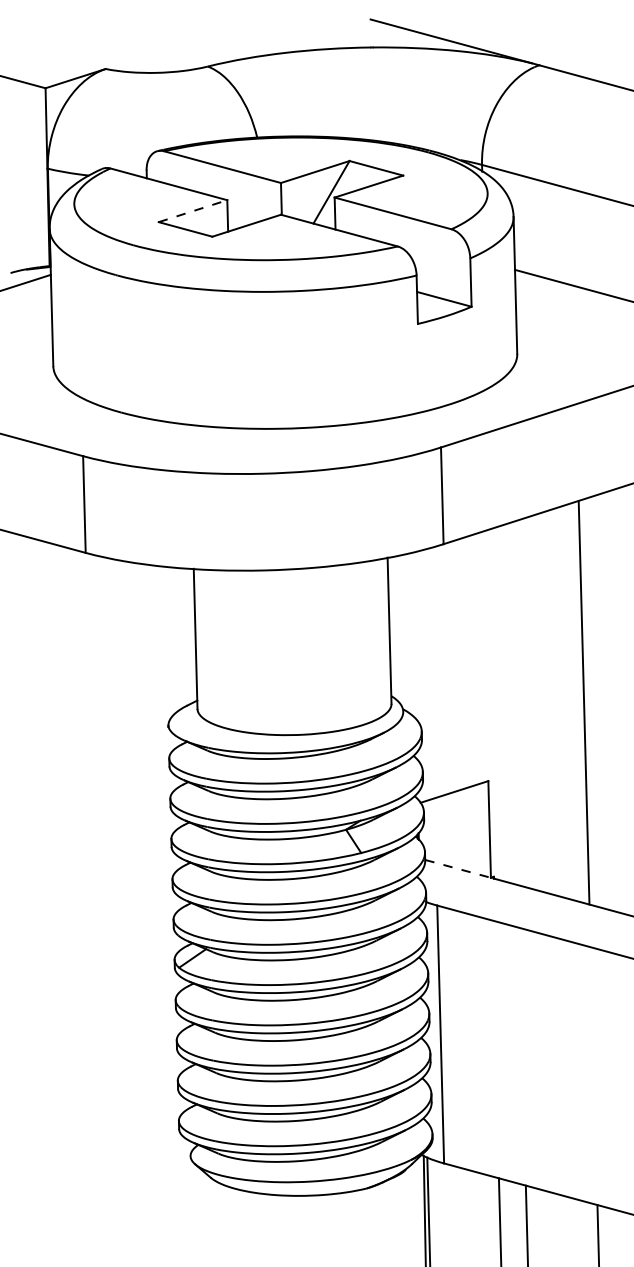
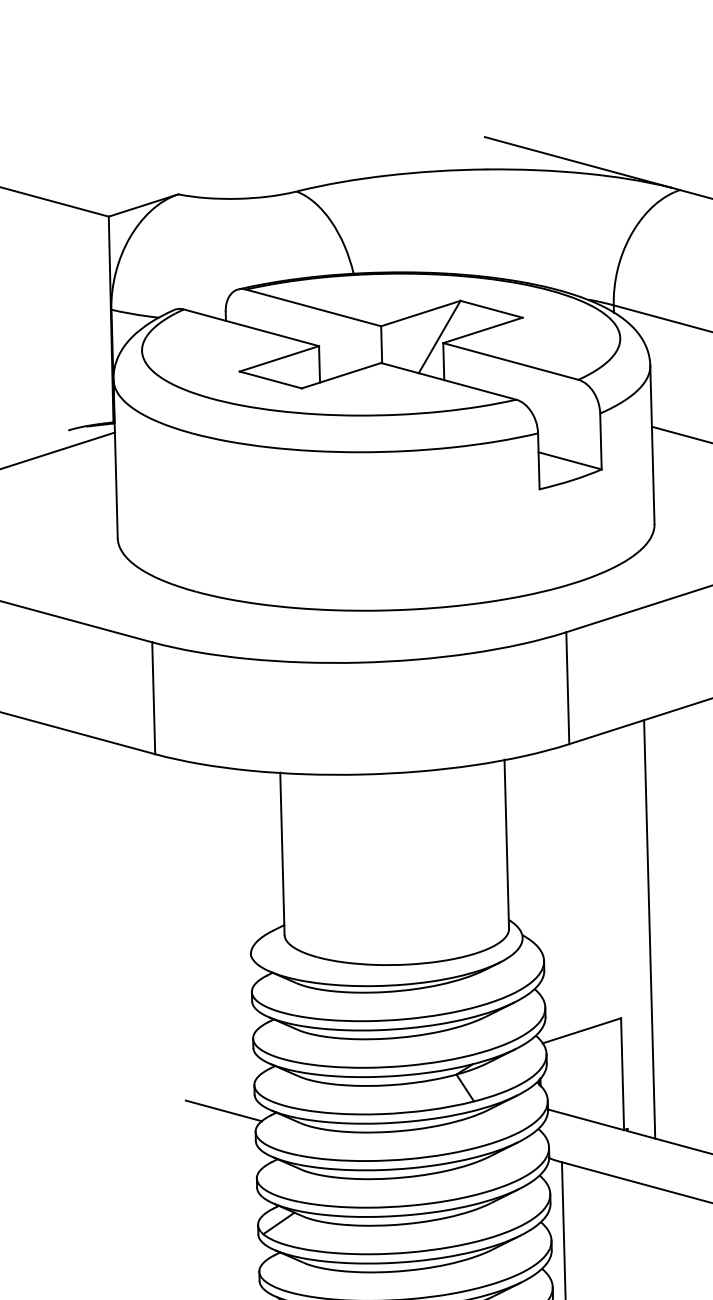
line: (193, 211) -> (279, 359), dashed -> solid
line: (512, 704) -> (649, 929), added
line: (145, 861) -> (224, 1111), added
line: (458, 868) -> (586, 1119), dashed -> solid

